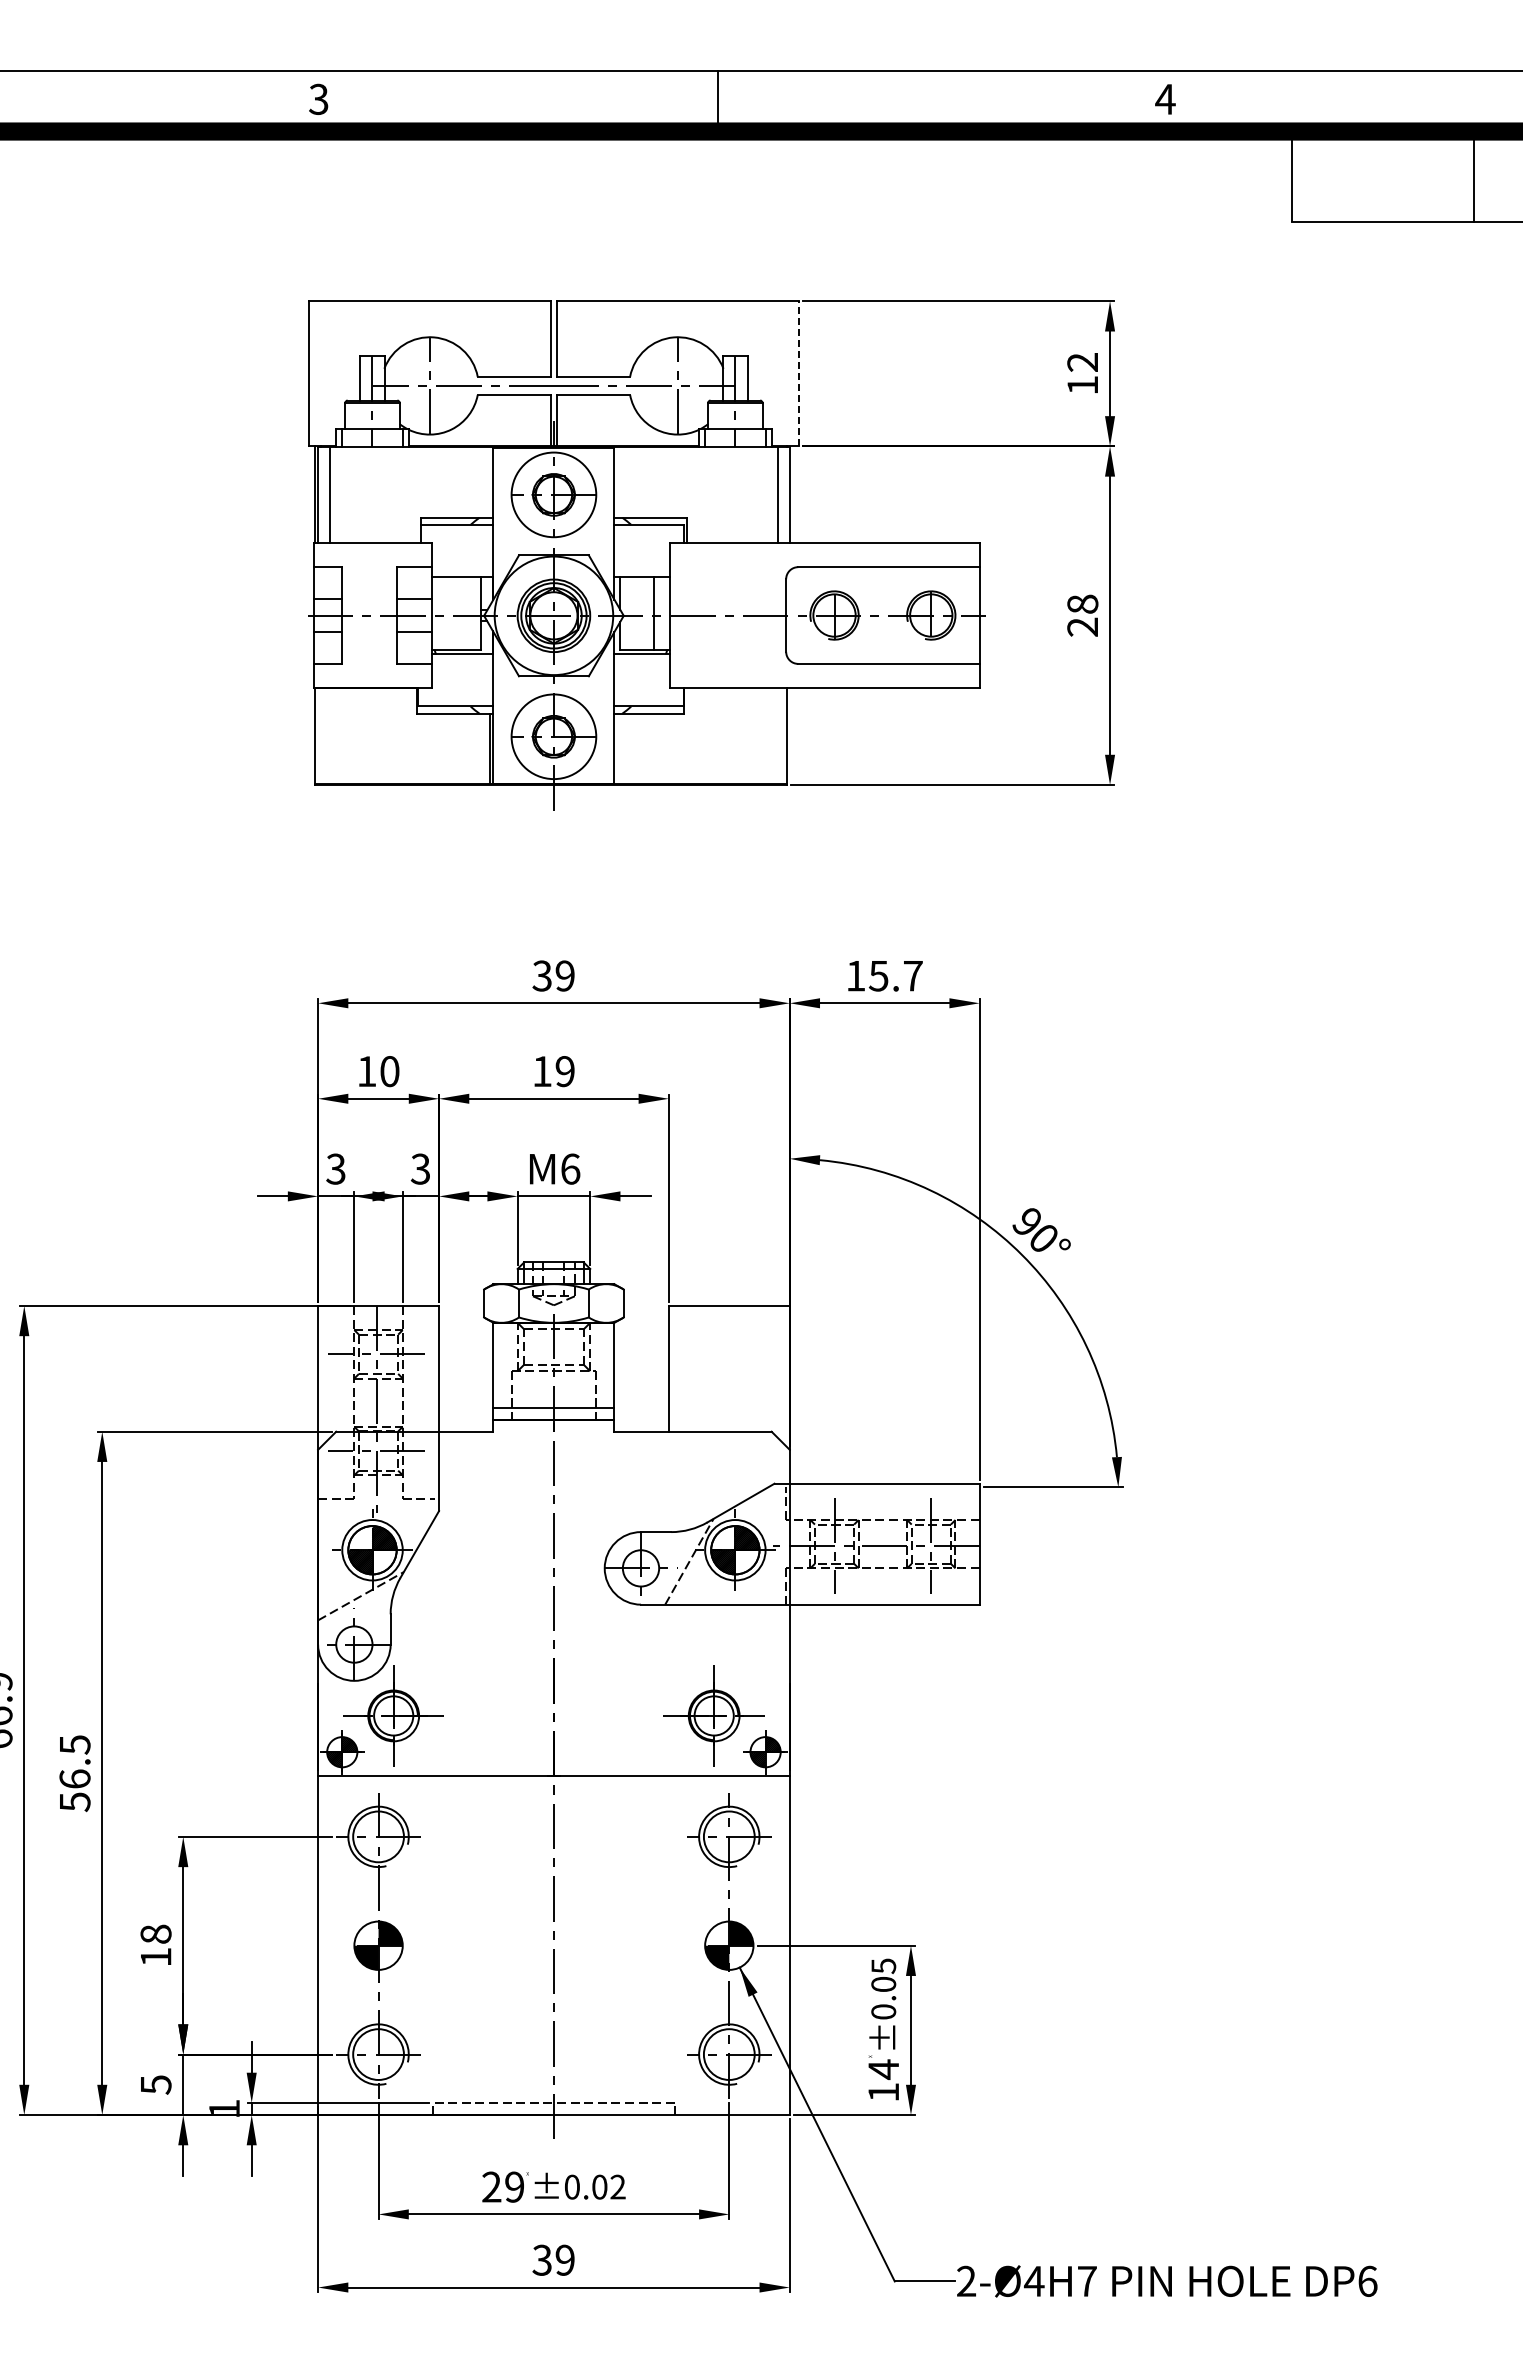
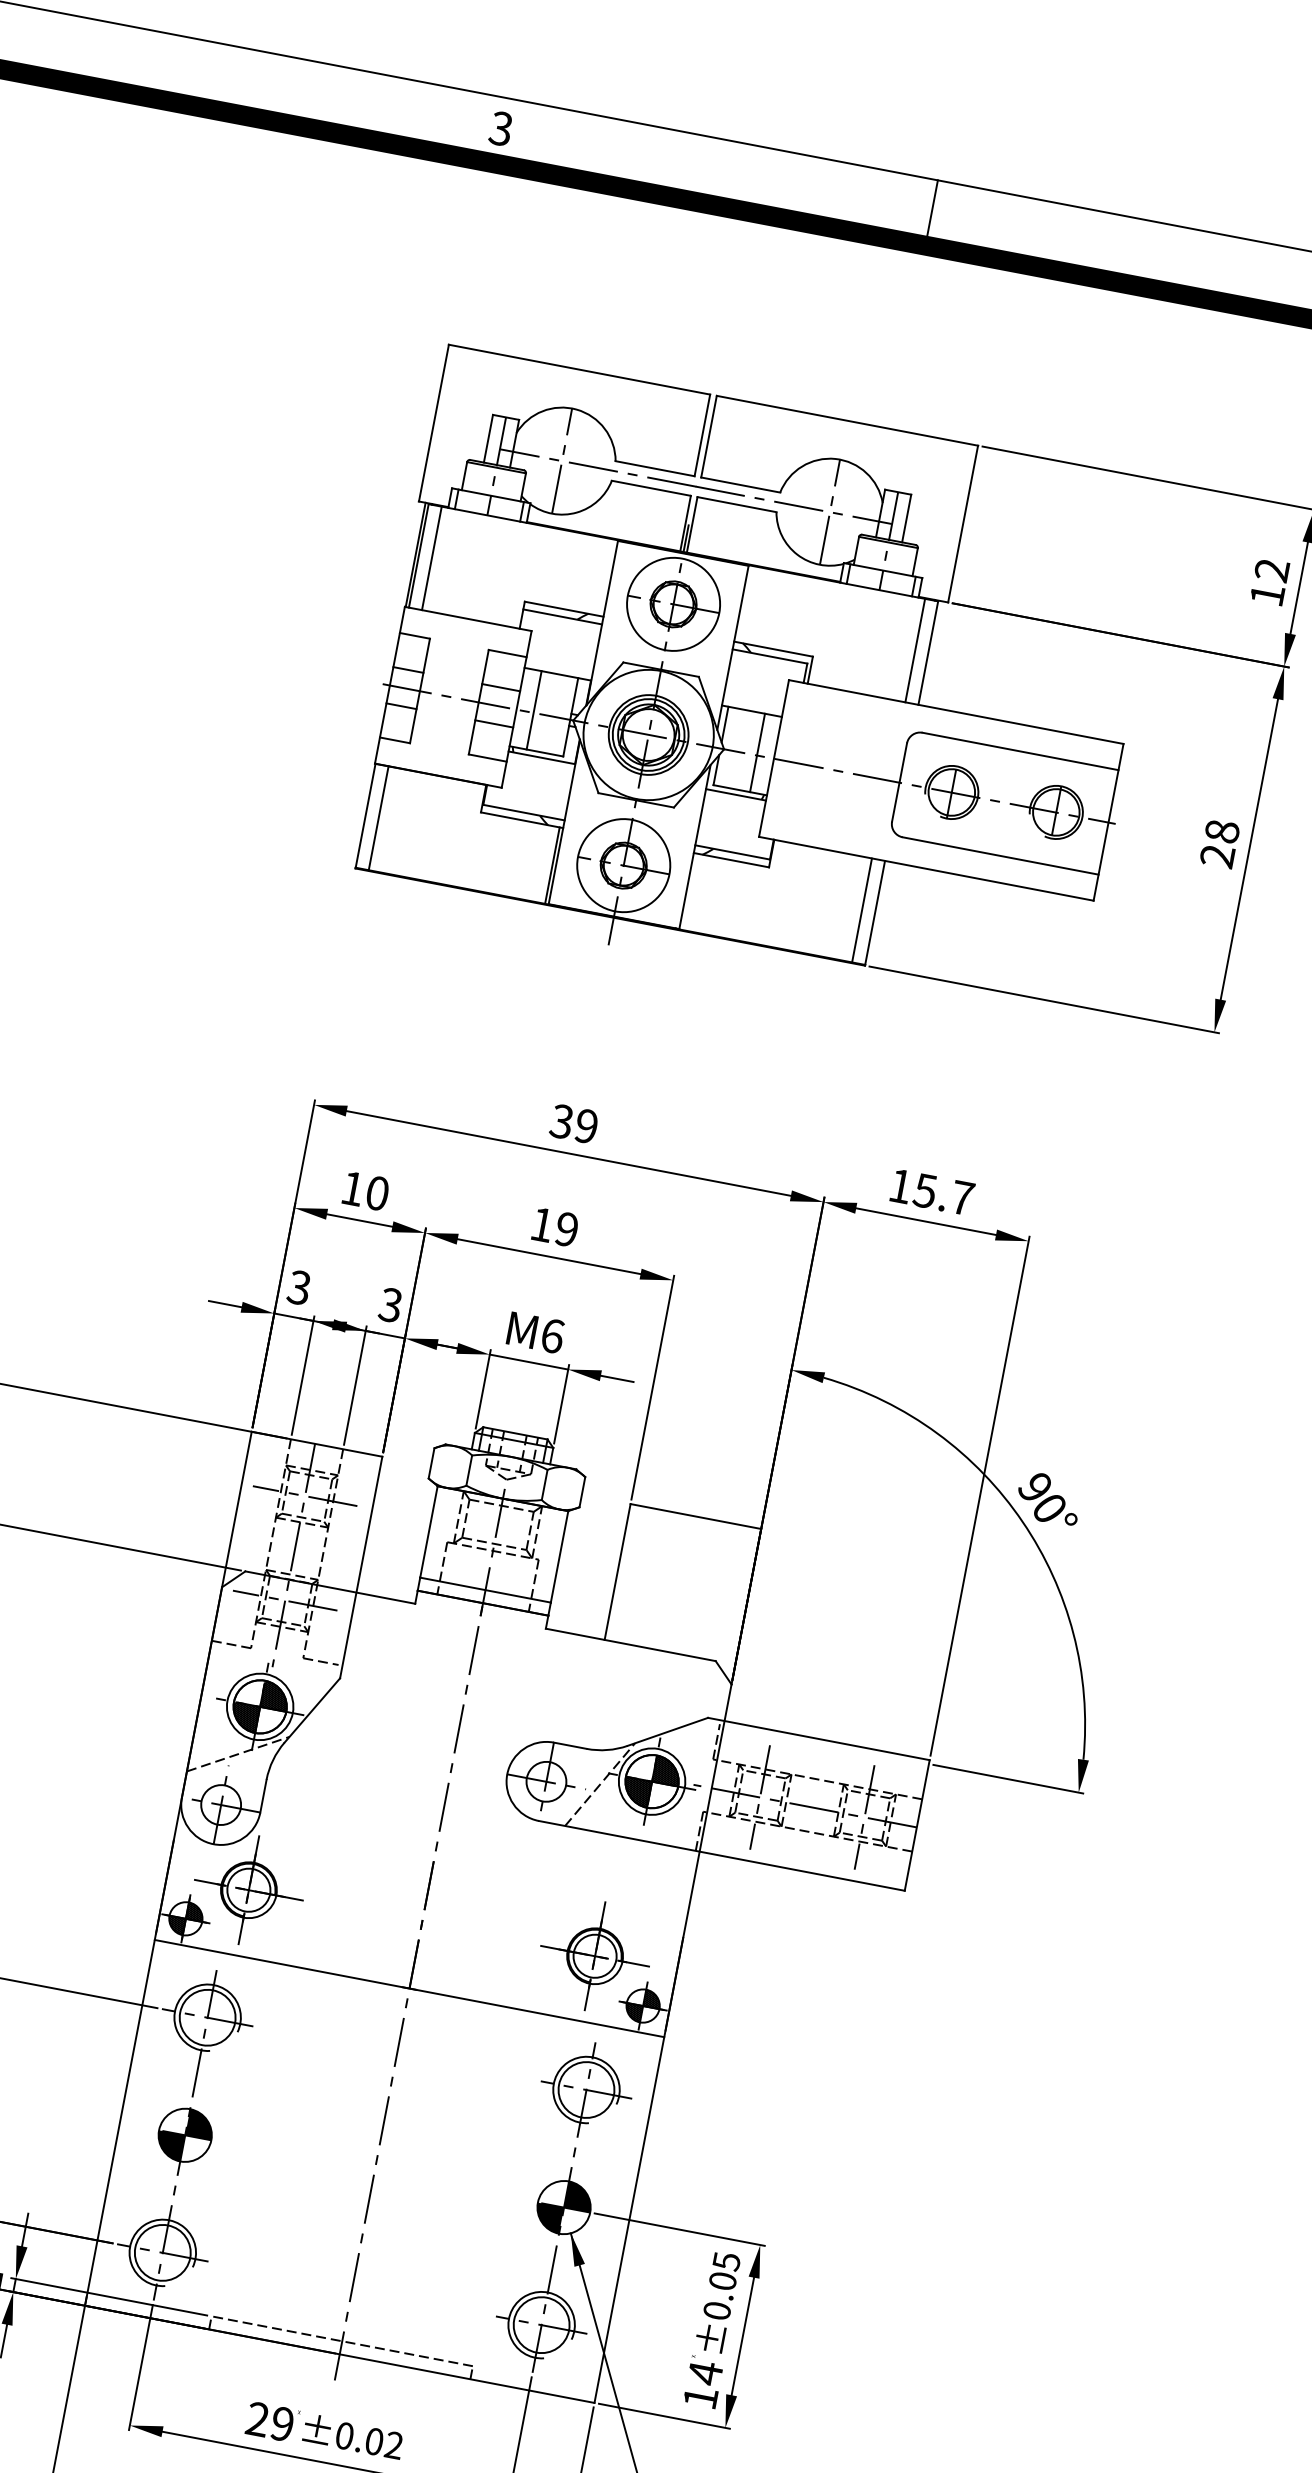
line: (798, 373) -> (962, 523), dashed -> solid
line: (447, 613) -> (534, 710), added
line: (326, 736) -> (378, 818), added
line: (774, 736) -> (862, 910), added

